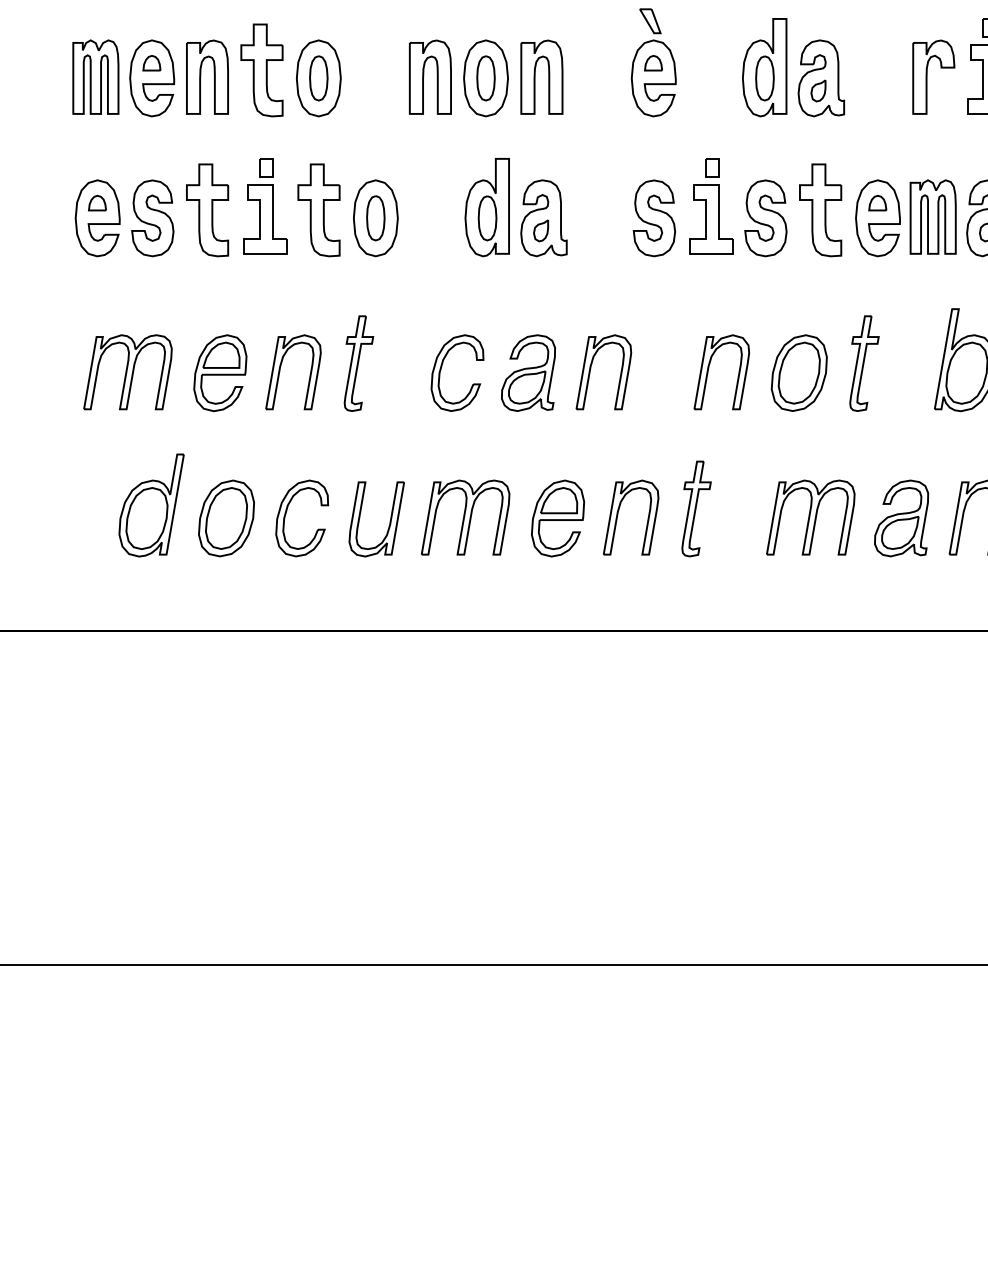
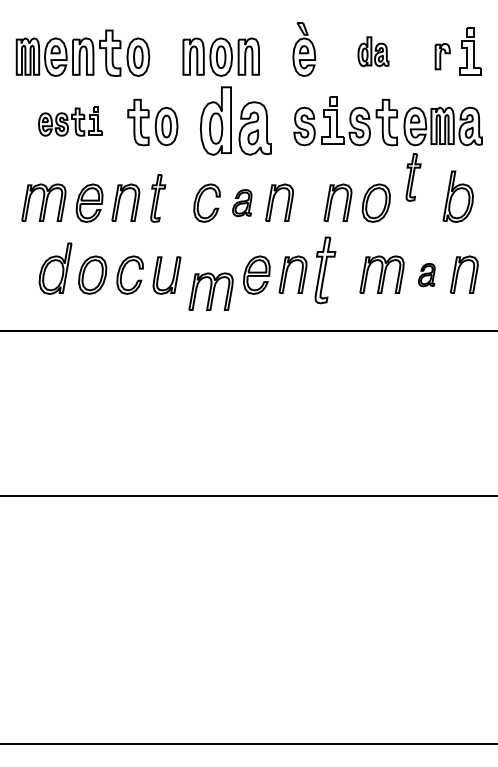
part: (793, 66) -> (373, 51), size x0.6
part: (932, 76) -> (442, 56), size x0.7
part: (181, 208) -> (70, 121), size x0.6
part: (516, 208) -> (236, 121), size x1.4
part: (864, 363) -> (413, 177), moved
part: (529, 371) -> (242, 202), size x0.7
part: (696, 509) -> (325, 270), size x1.4
part: (464, 517) -> (210, 291), moved
part: (900, 517) -> (426, 274), size x0.6

